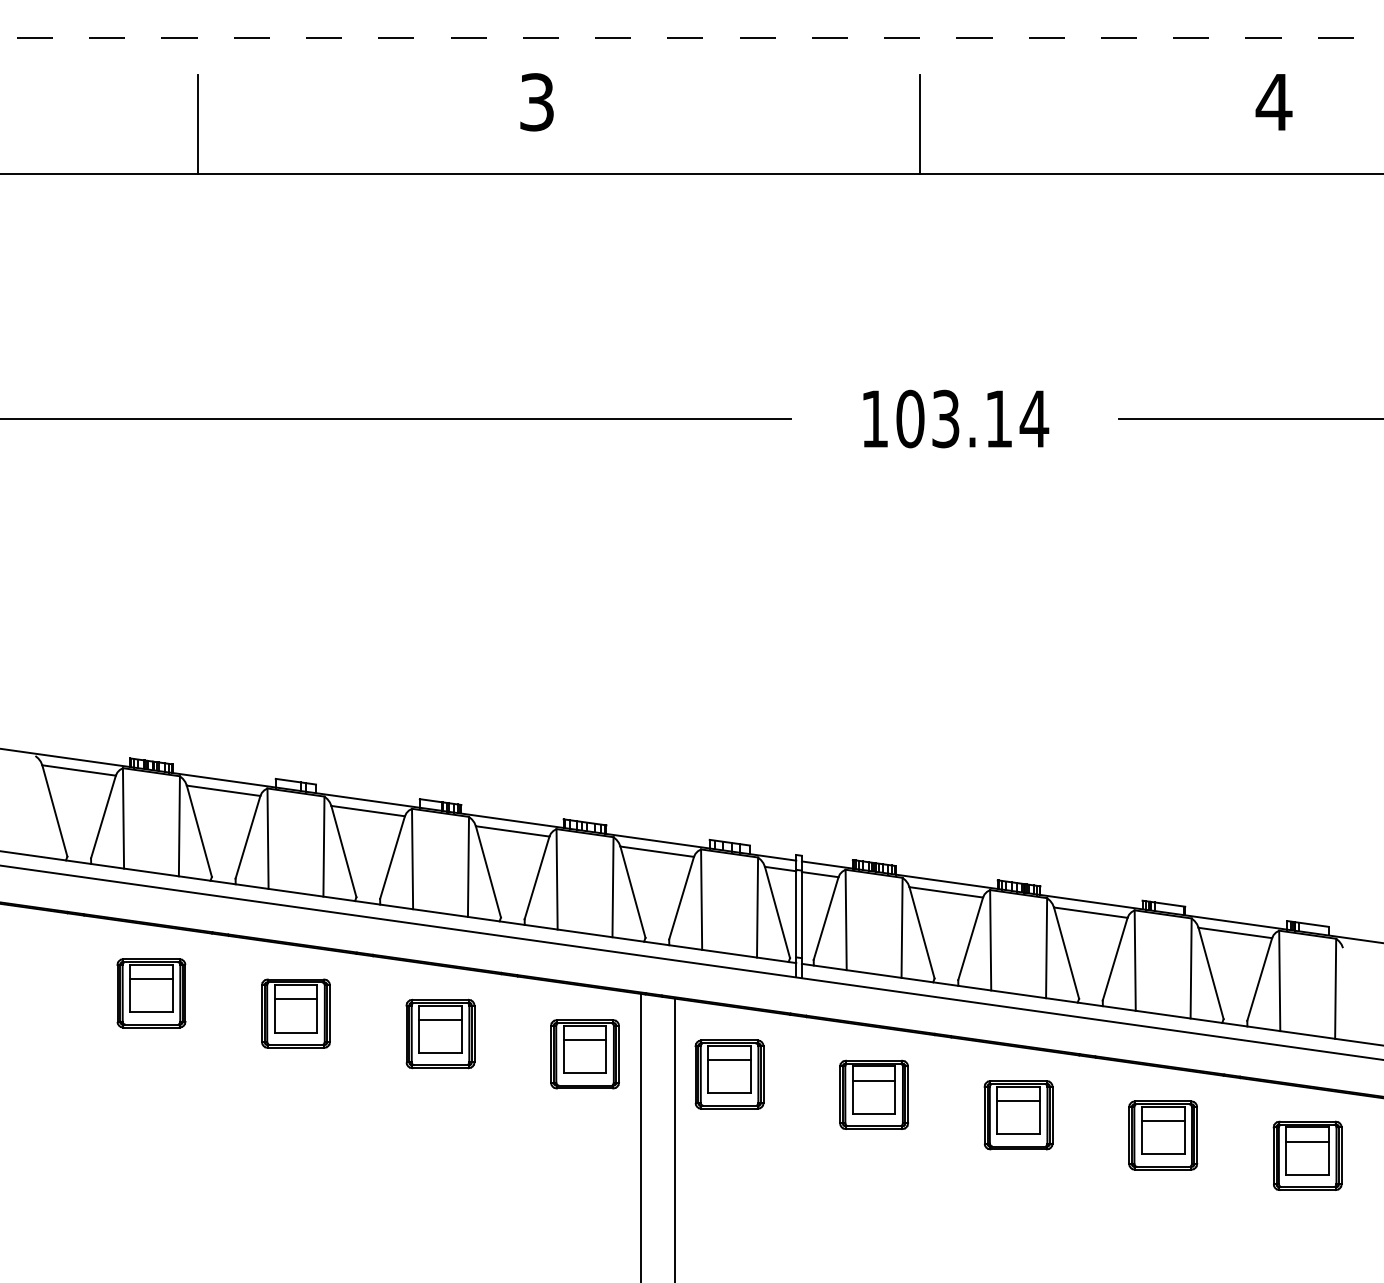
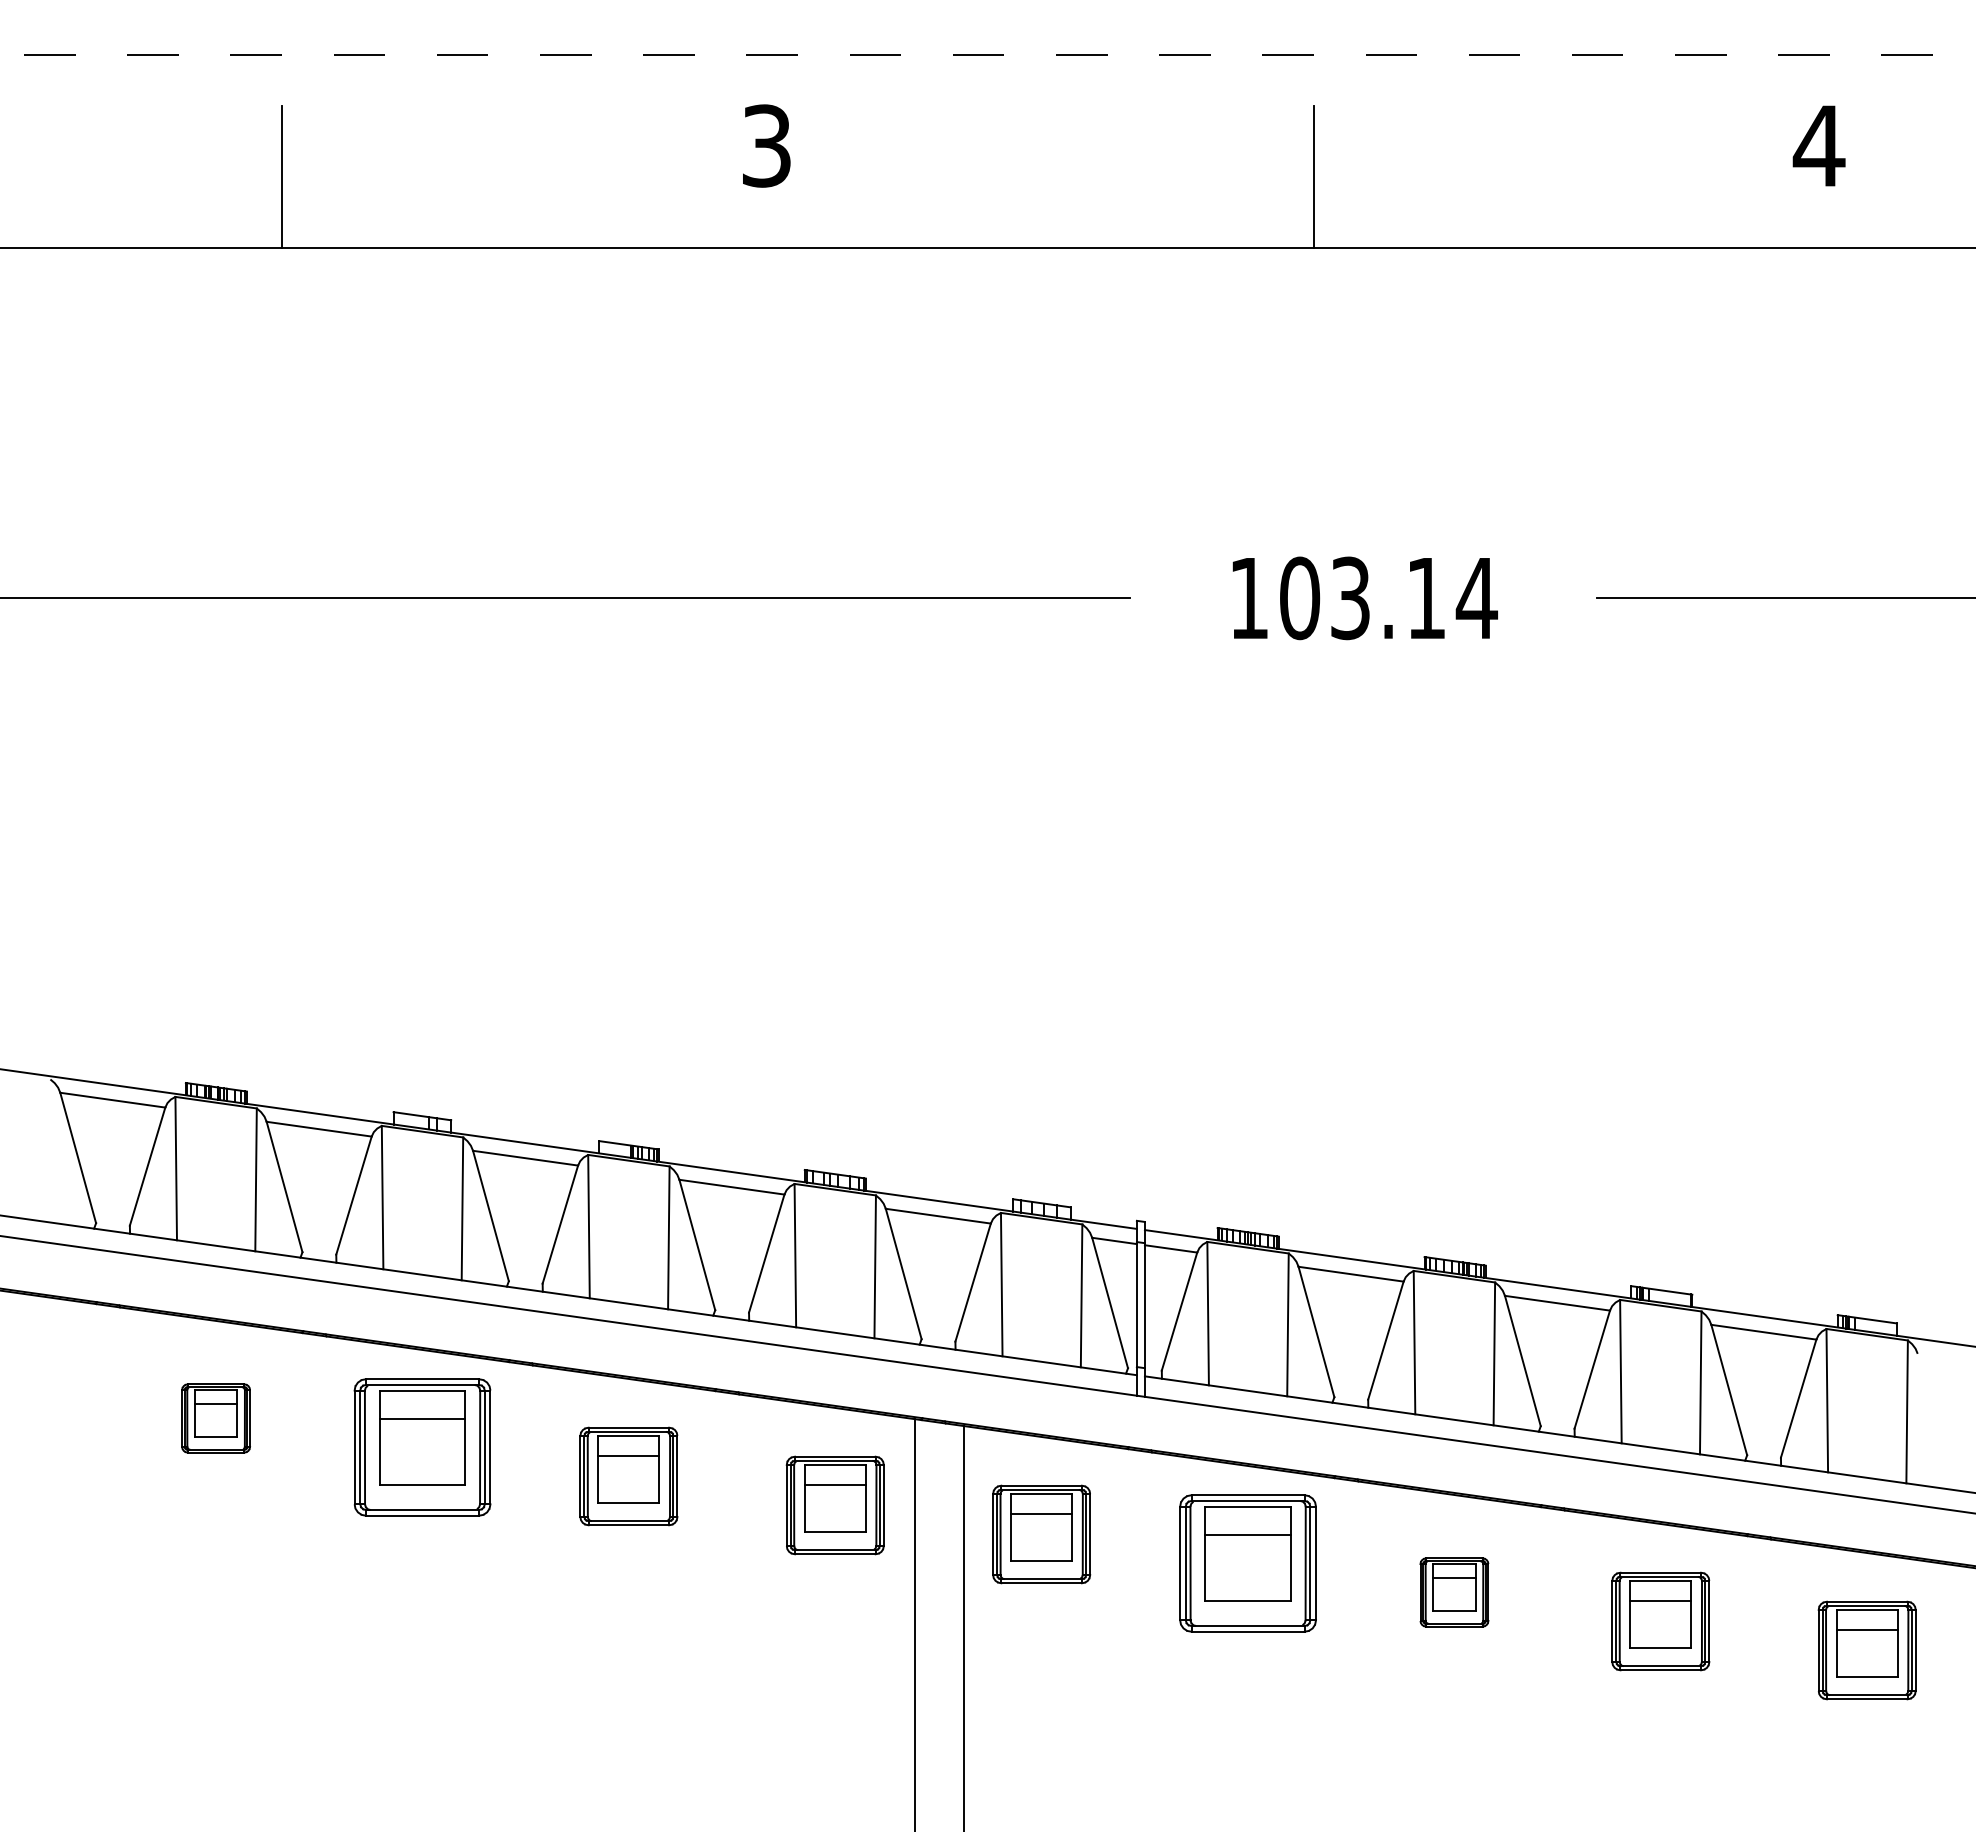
part: (151, 993) -> (215, 1418), size x0.7
part: (295, 1013) -> (422, 1447), size x1.4
part: (873, 1094) -> (1247, 1563), size x1.4
part: (1018, 1115) -> (1454, 1592), size x0.7

